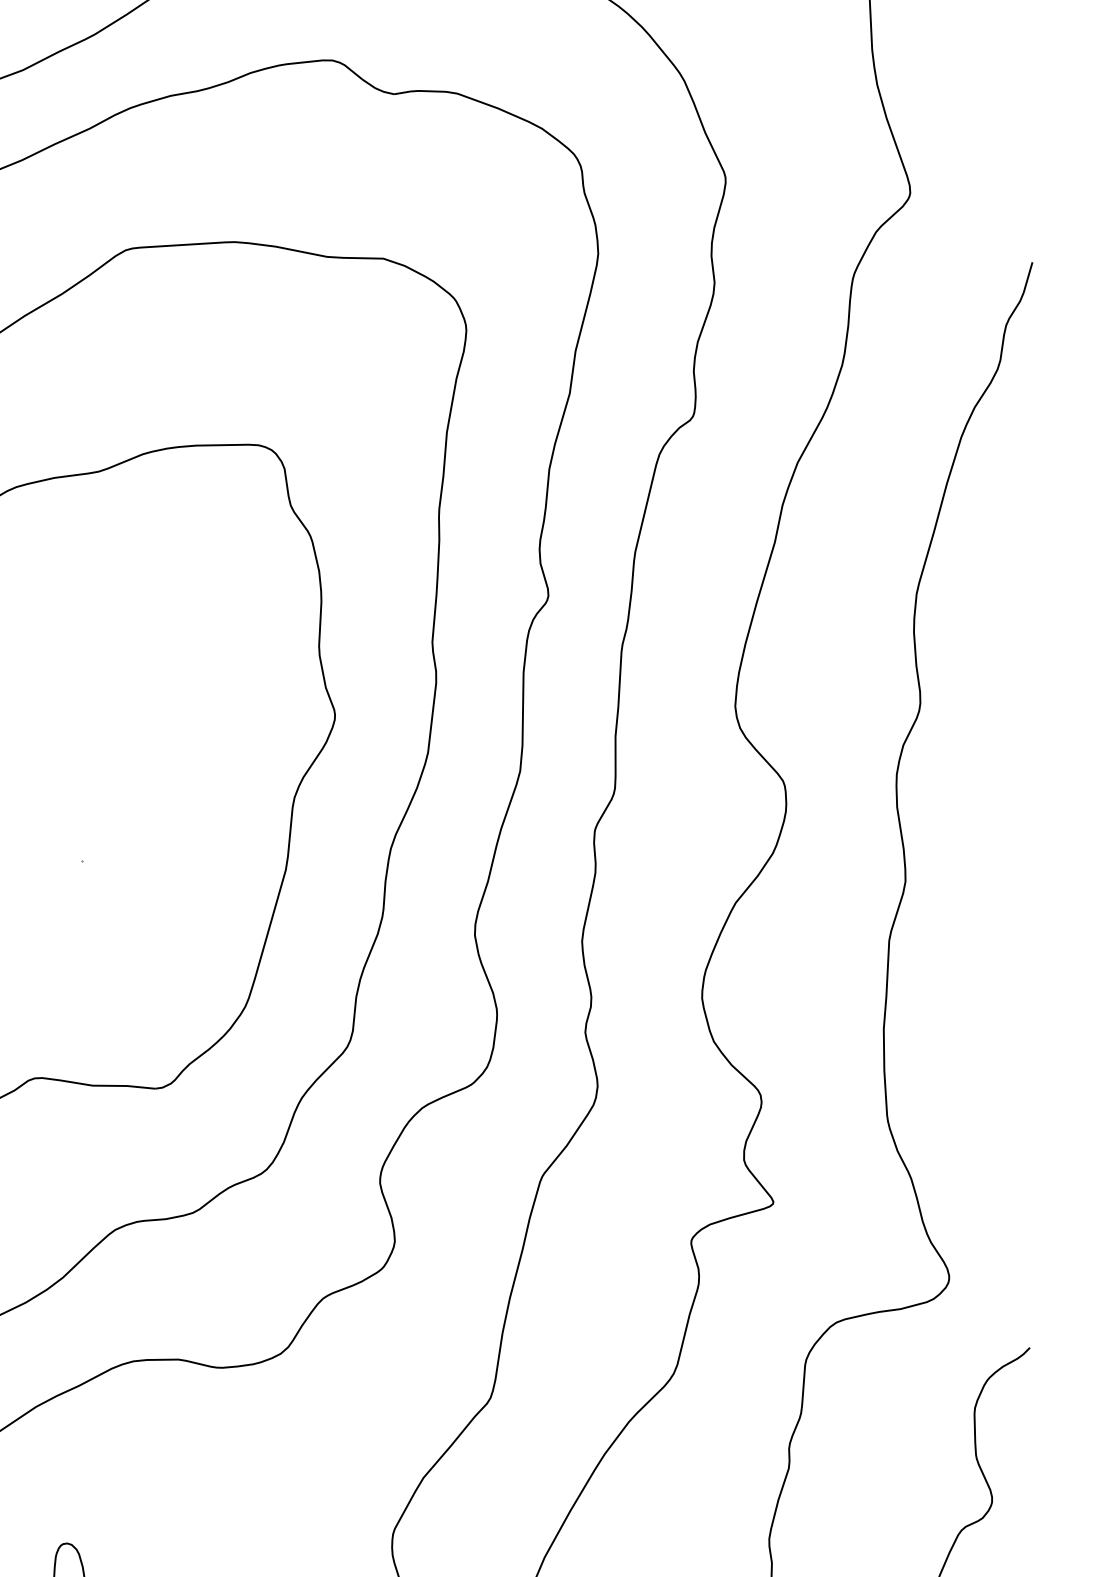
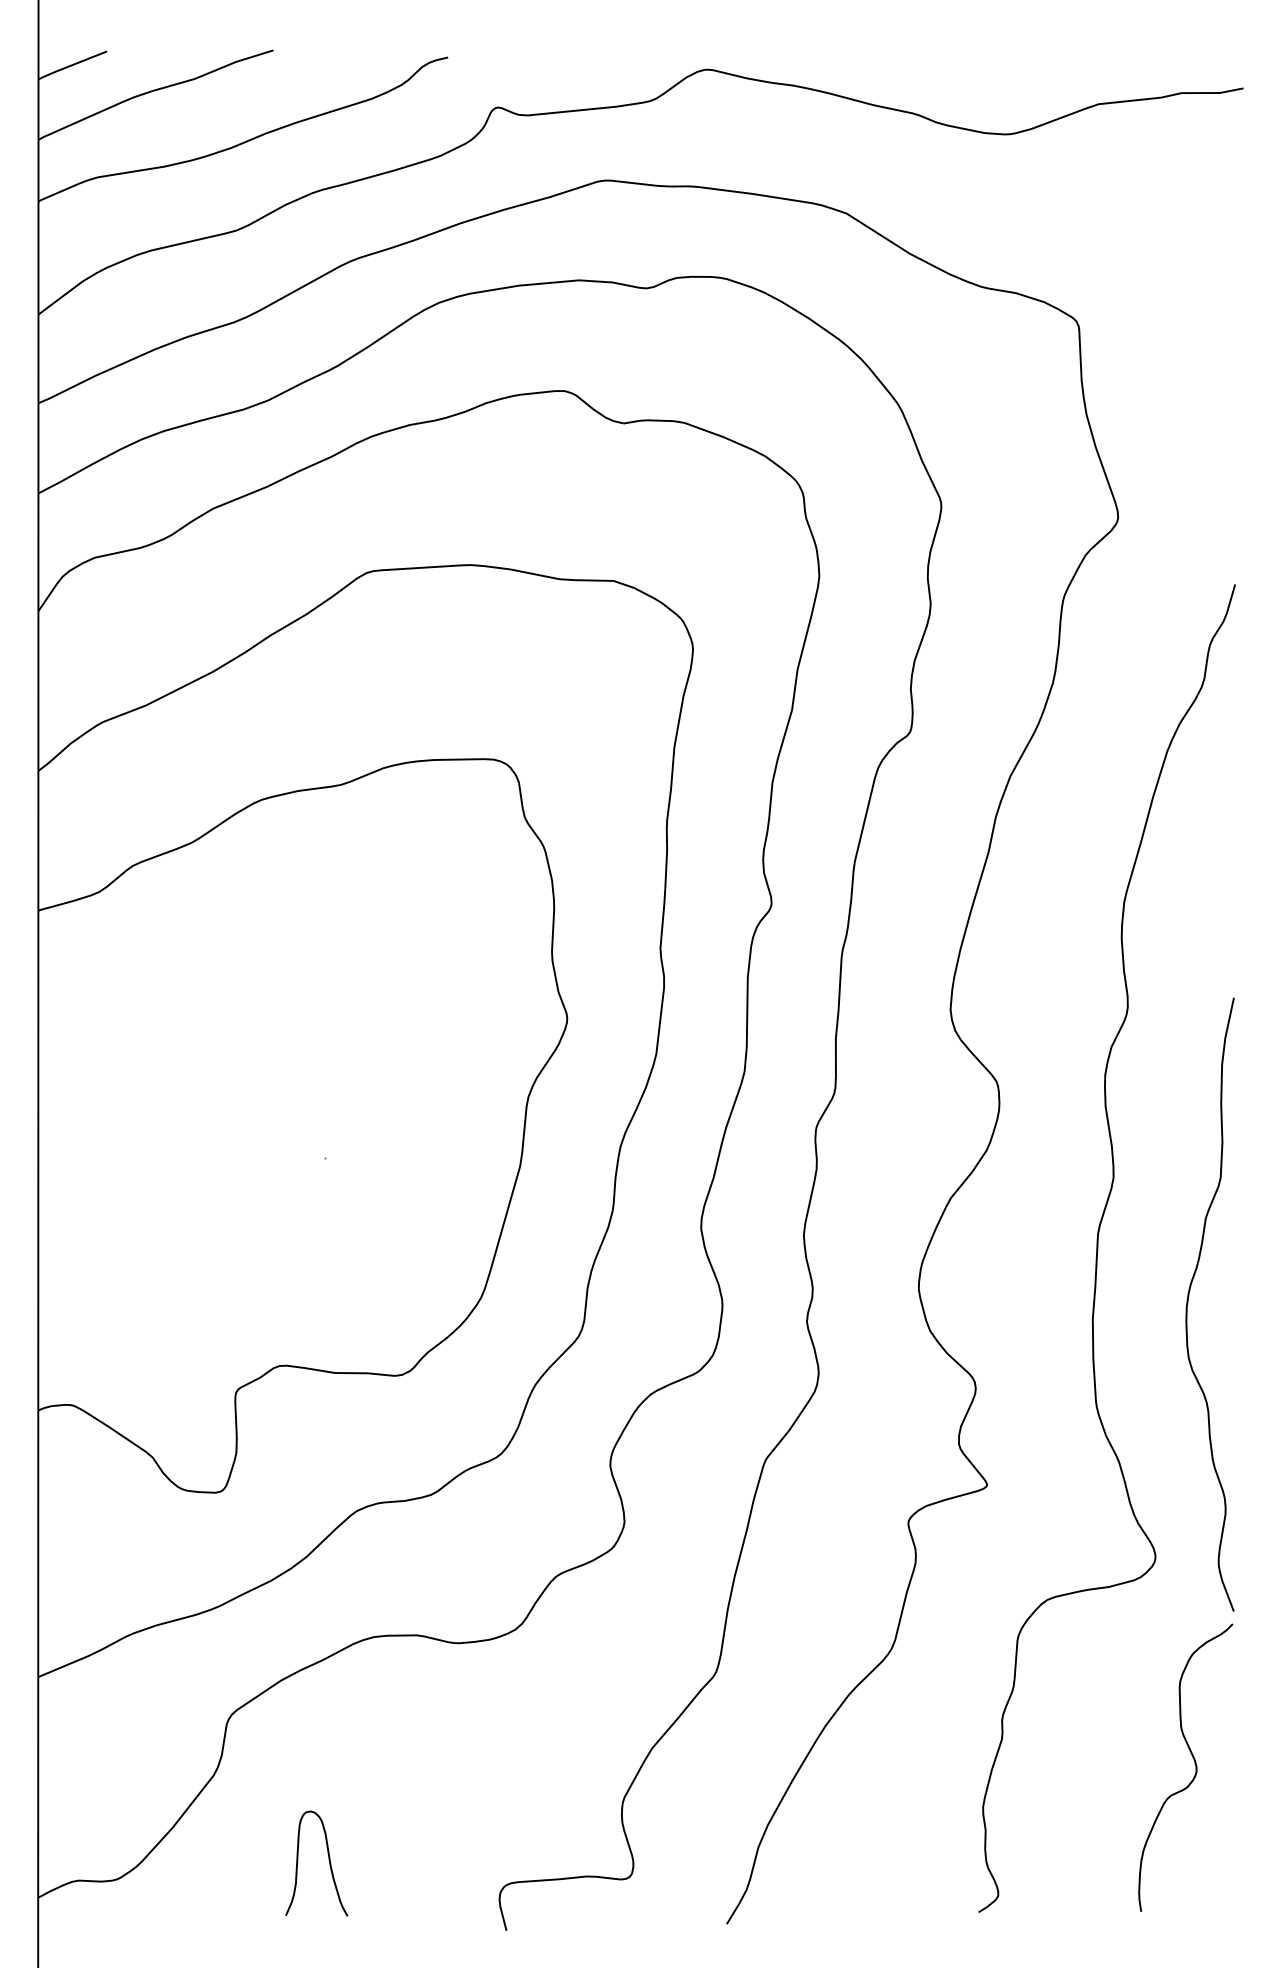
curve: (983, 1013) -> (1188, 1303), added

